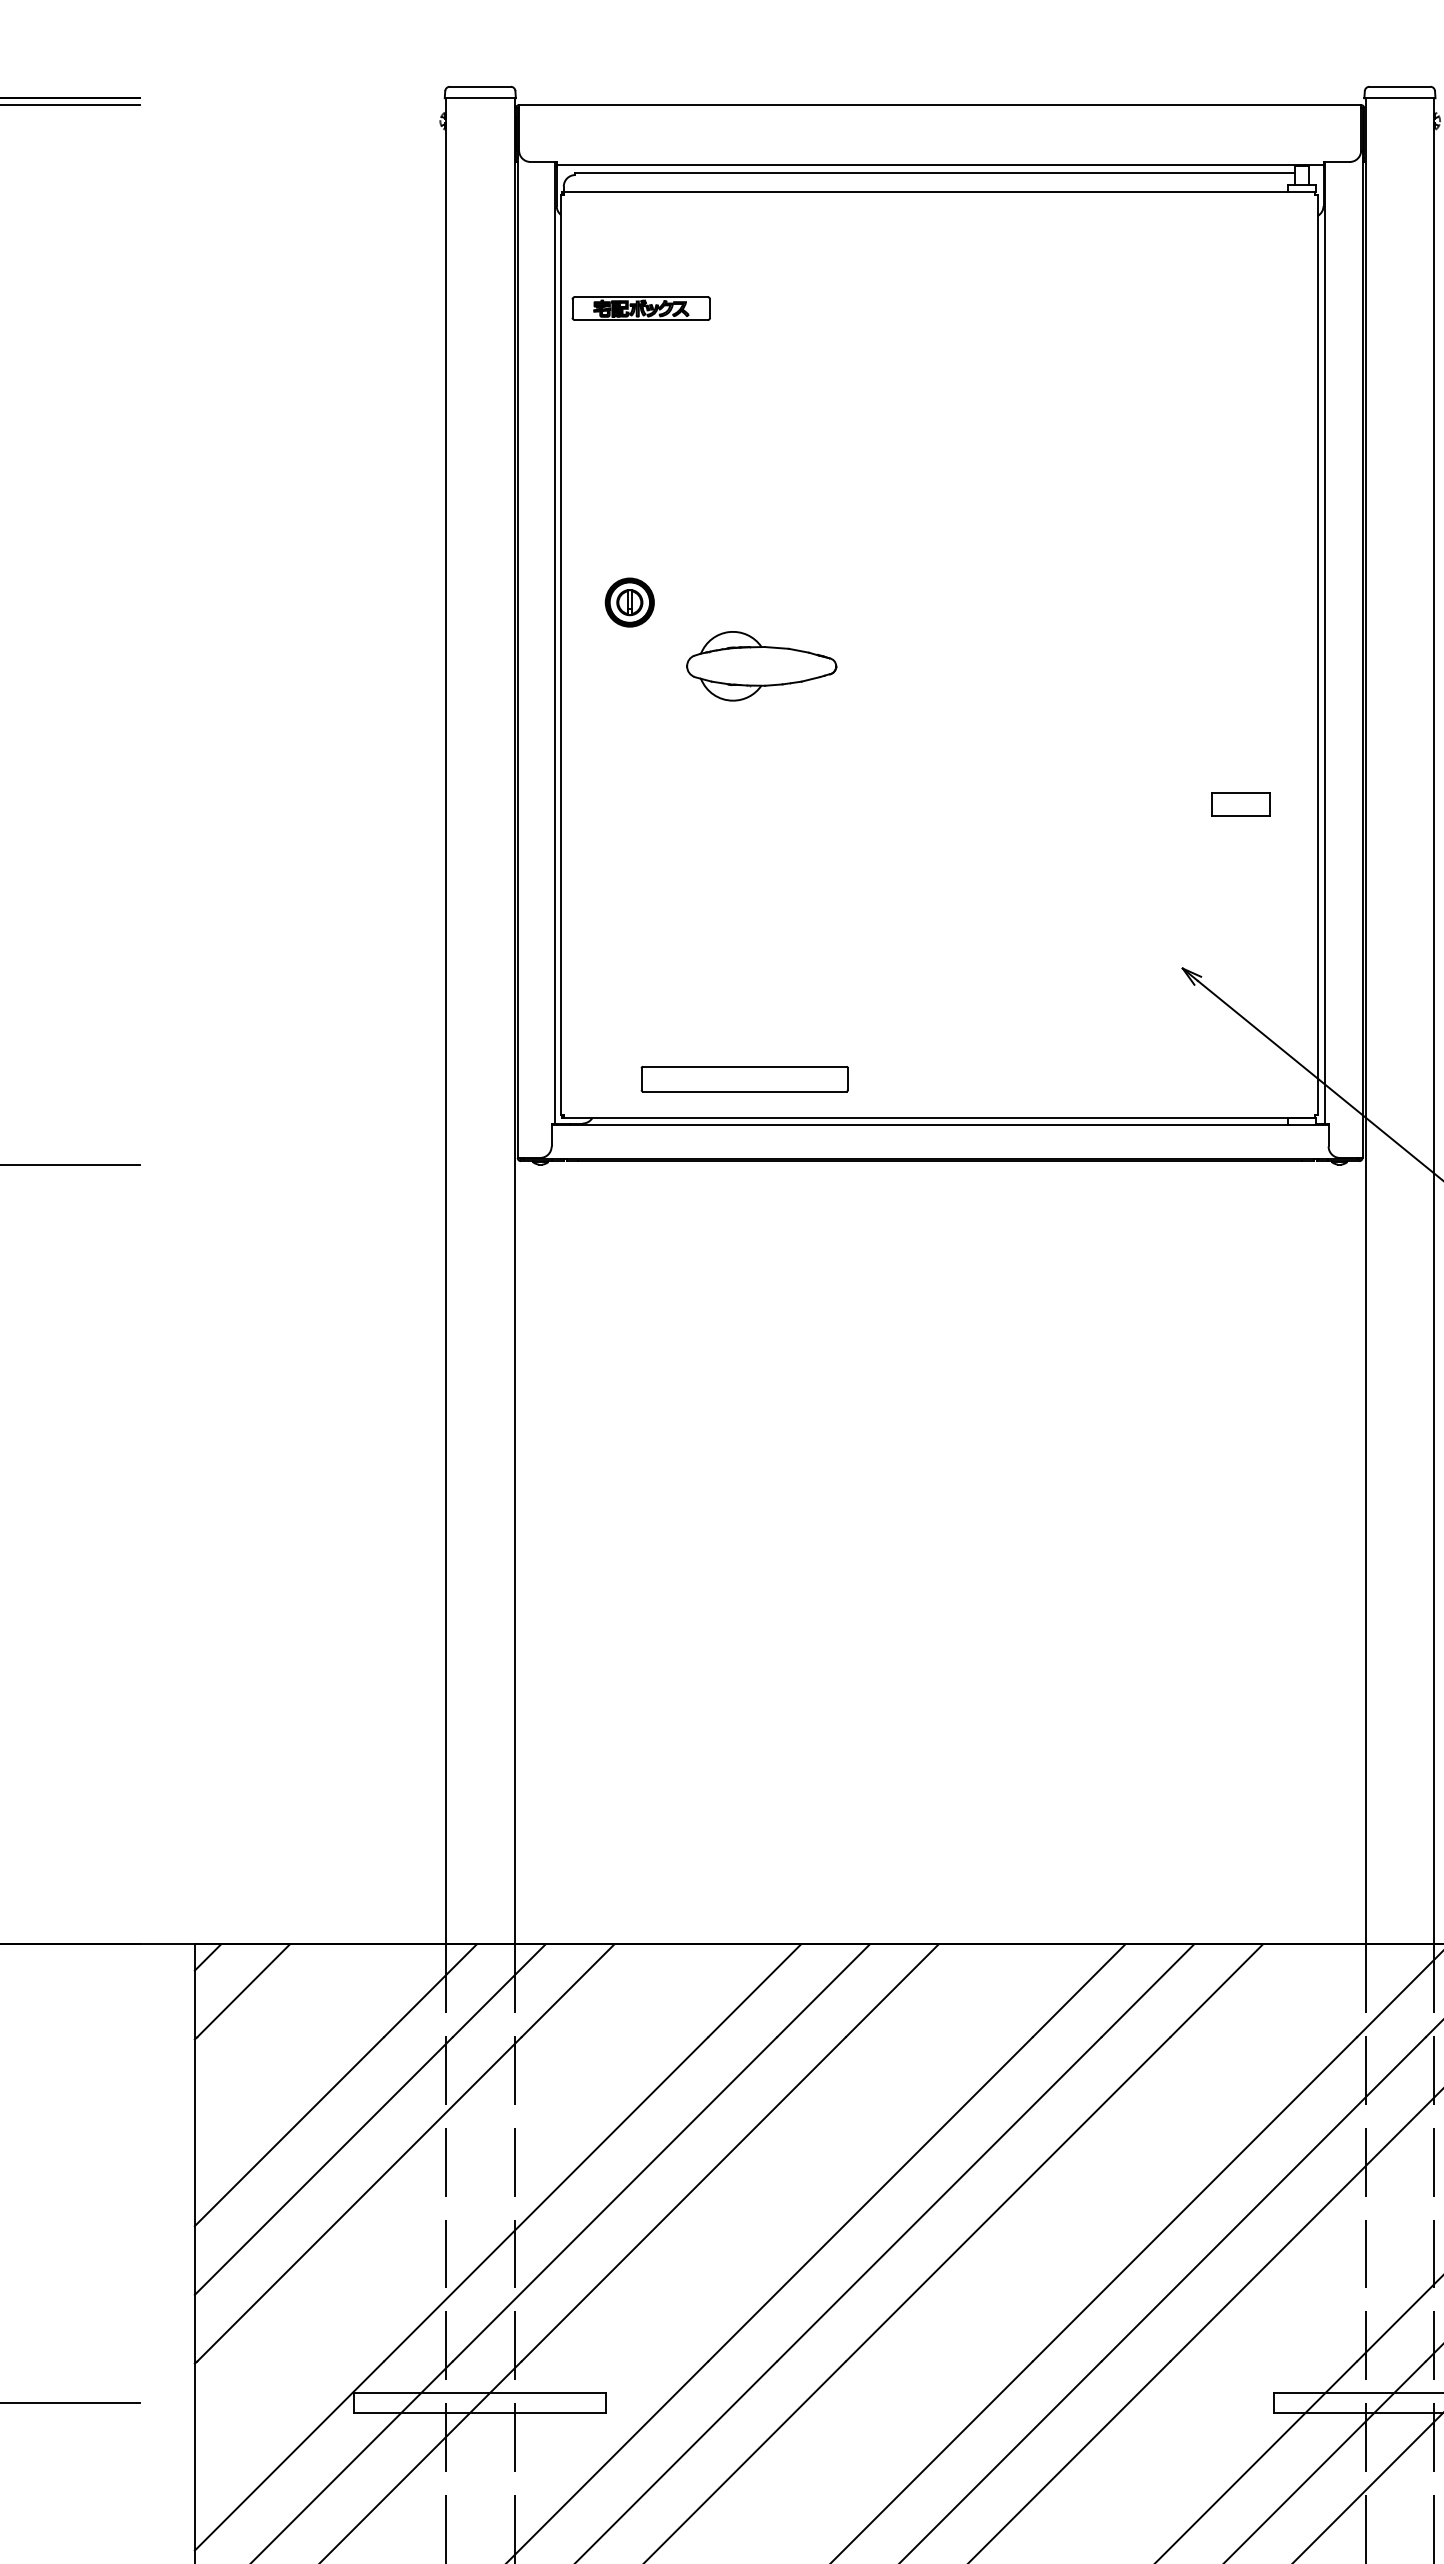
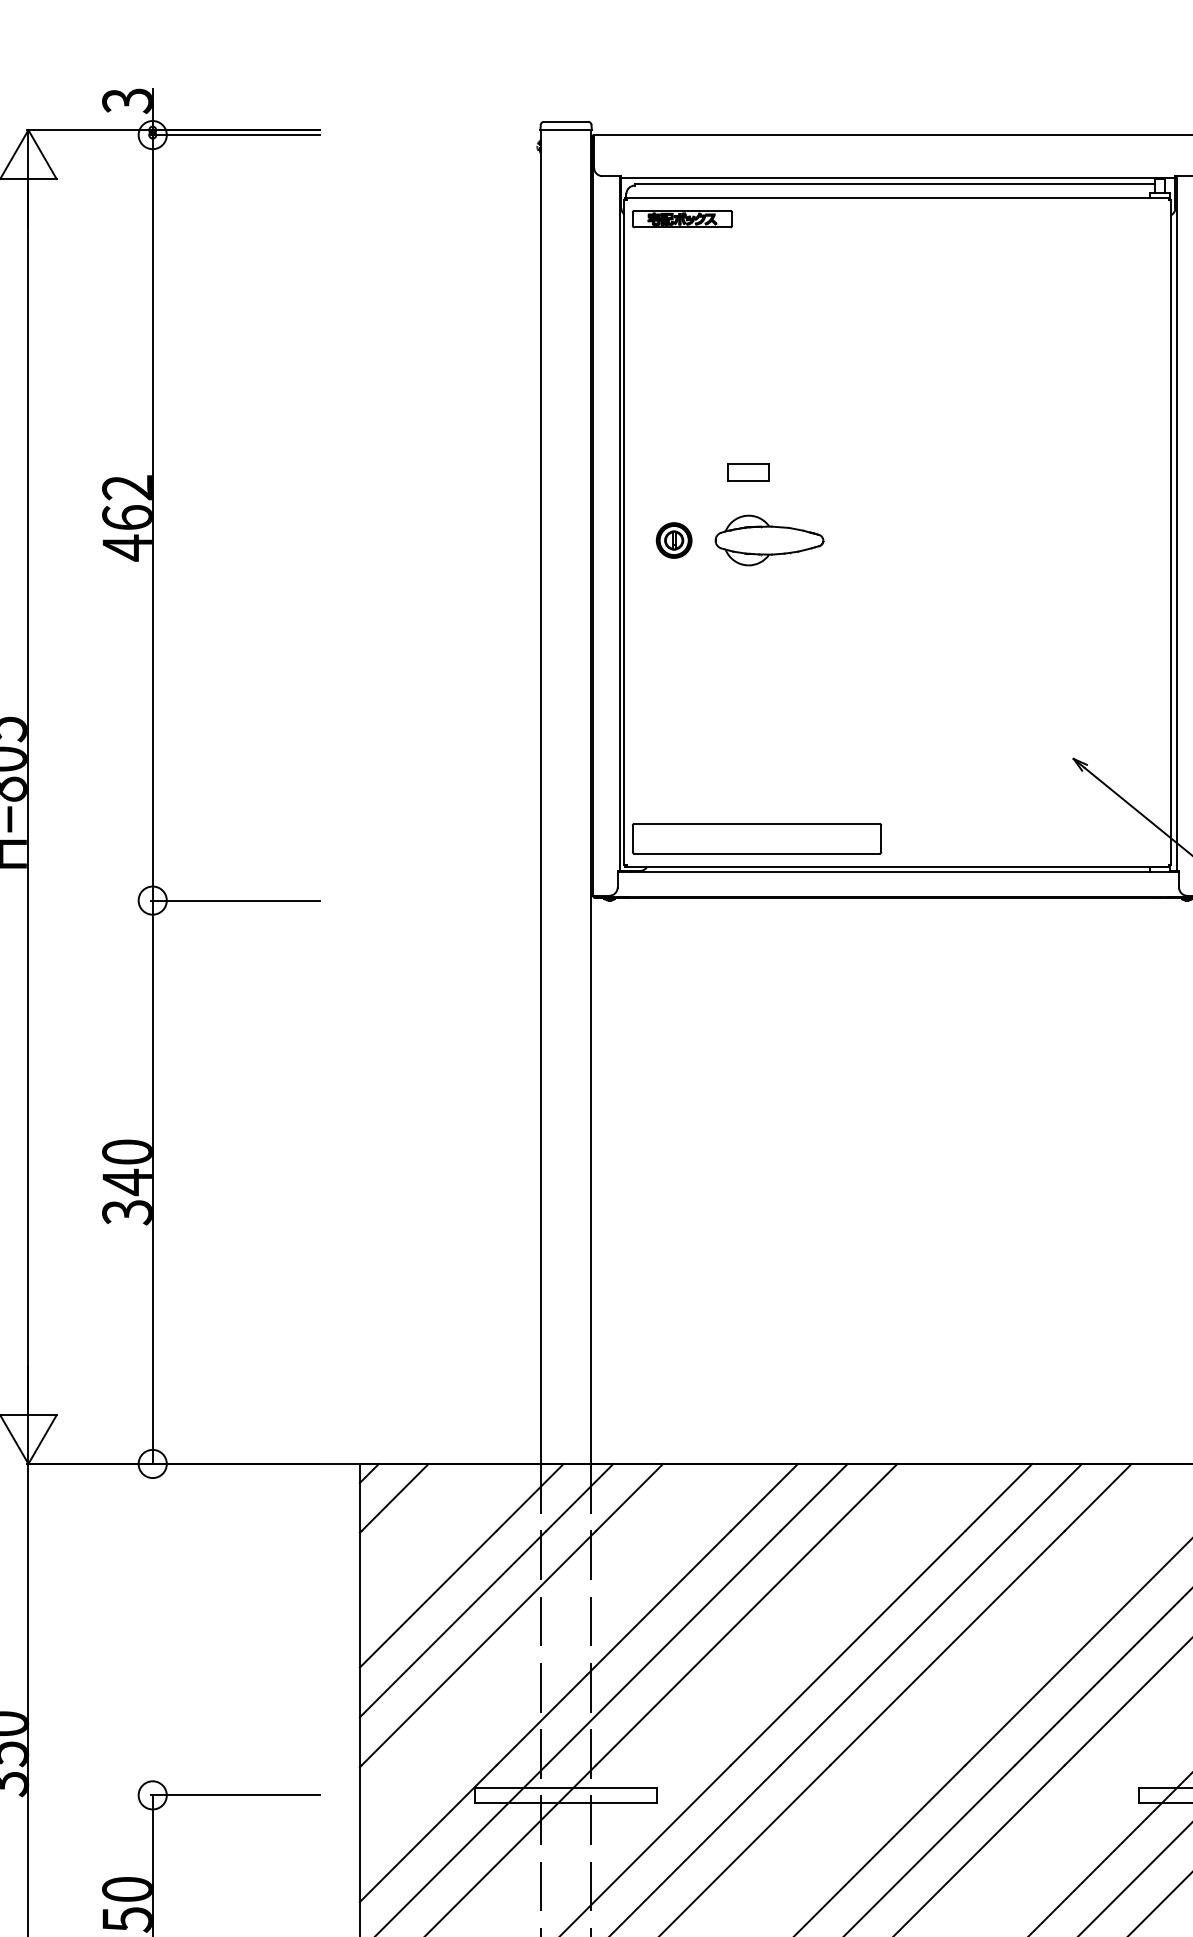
part: (641, 309) -> (682, 219), moved
part: (628, 602) -> (673, 540), moved
part: (1240, 804) -> (748, 472), moved
part: (745, 1078) -> (757, 838), size x1.67

